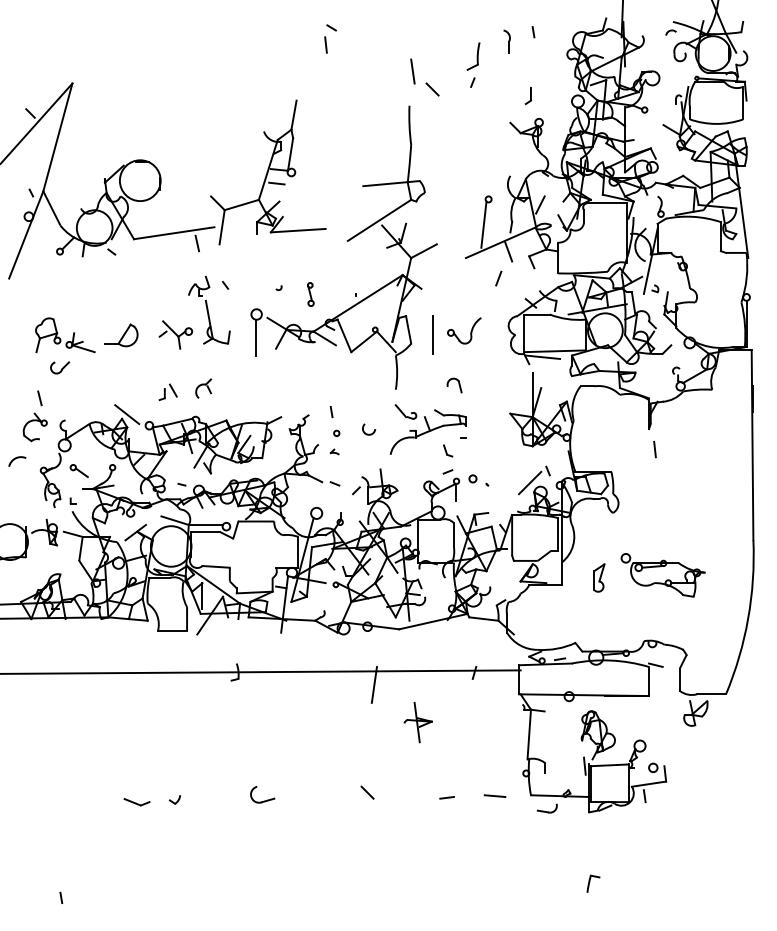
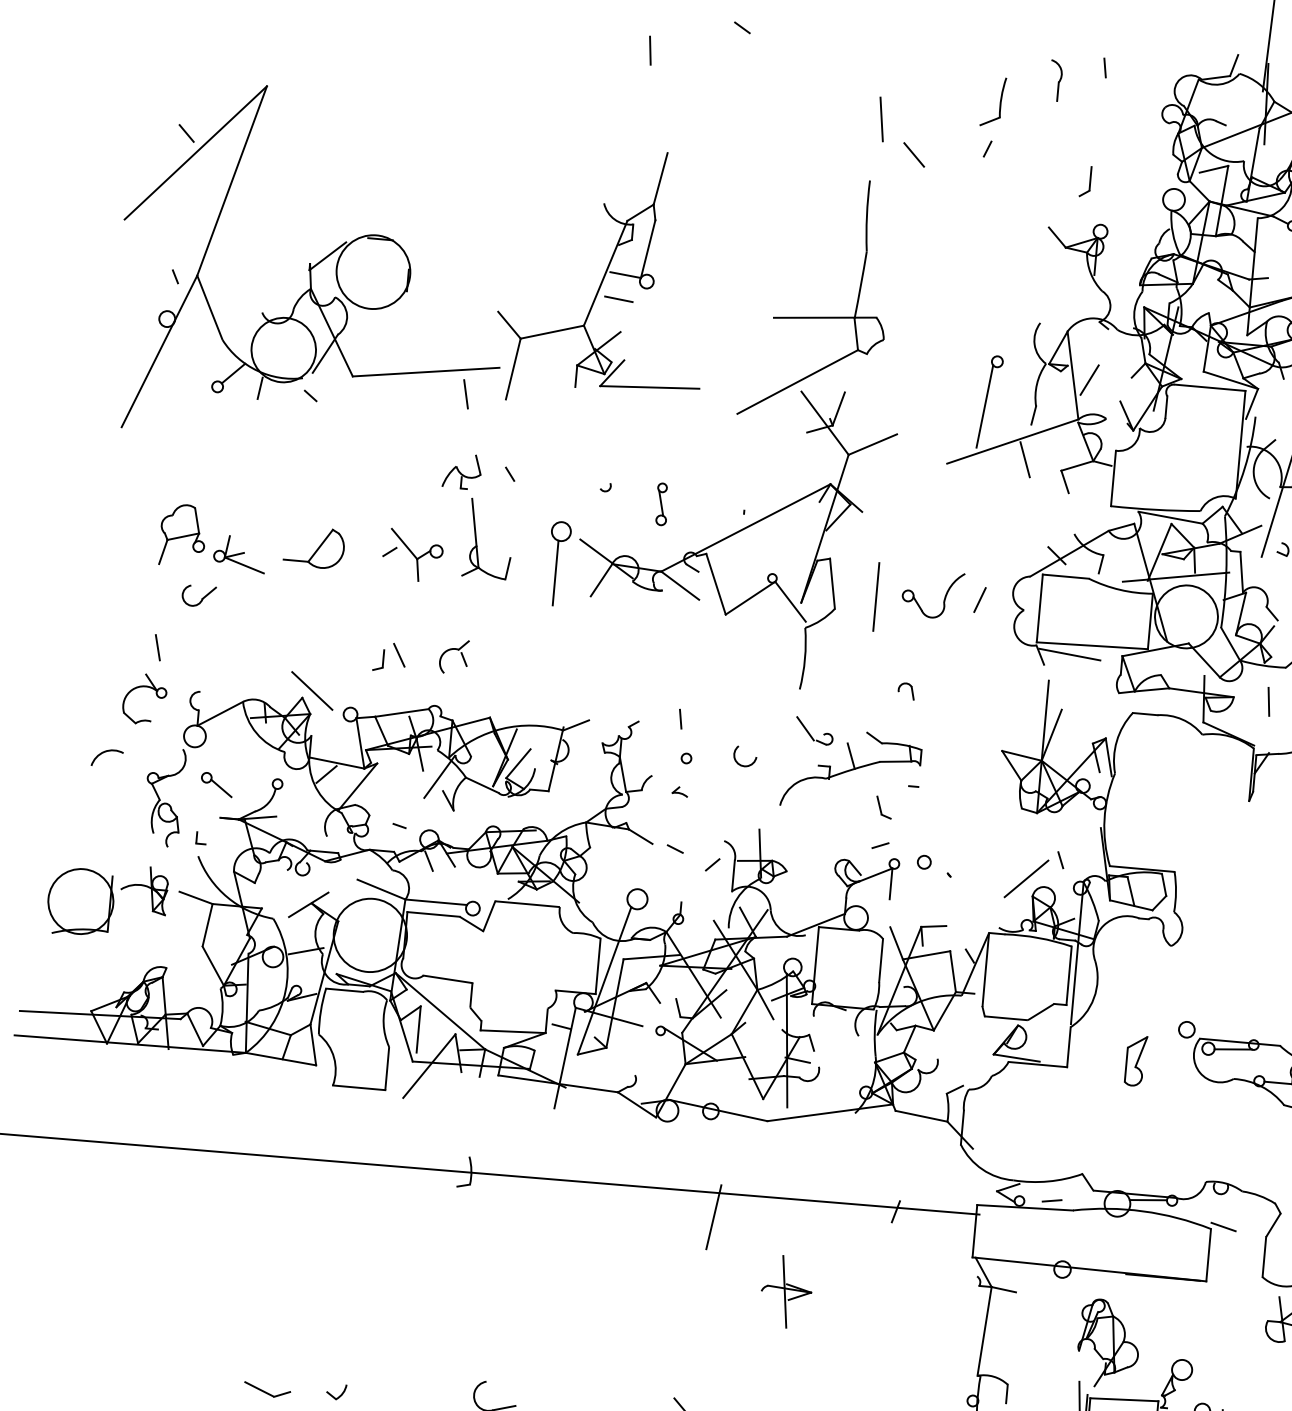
line: (325, 44) -> (649, 49), moved
line: (498, 278) -> (979, 599), moved
part: (454, 385) -> (906, 691), size x0.62
line: (654, 449) -> (1267, 701), moved

